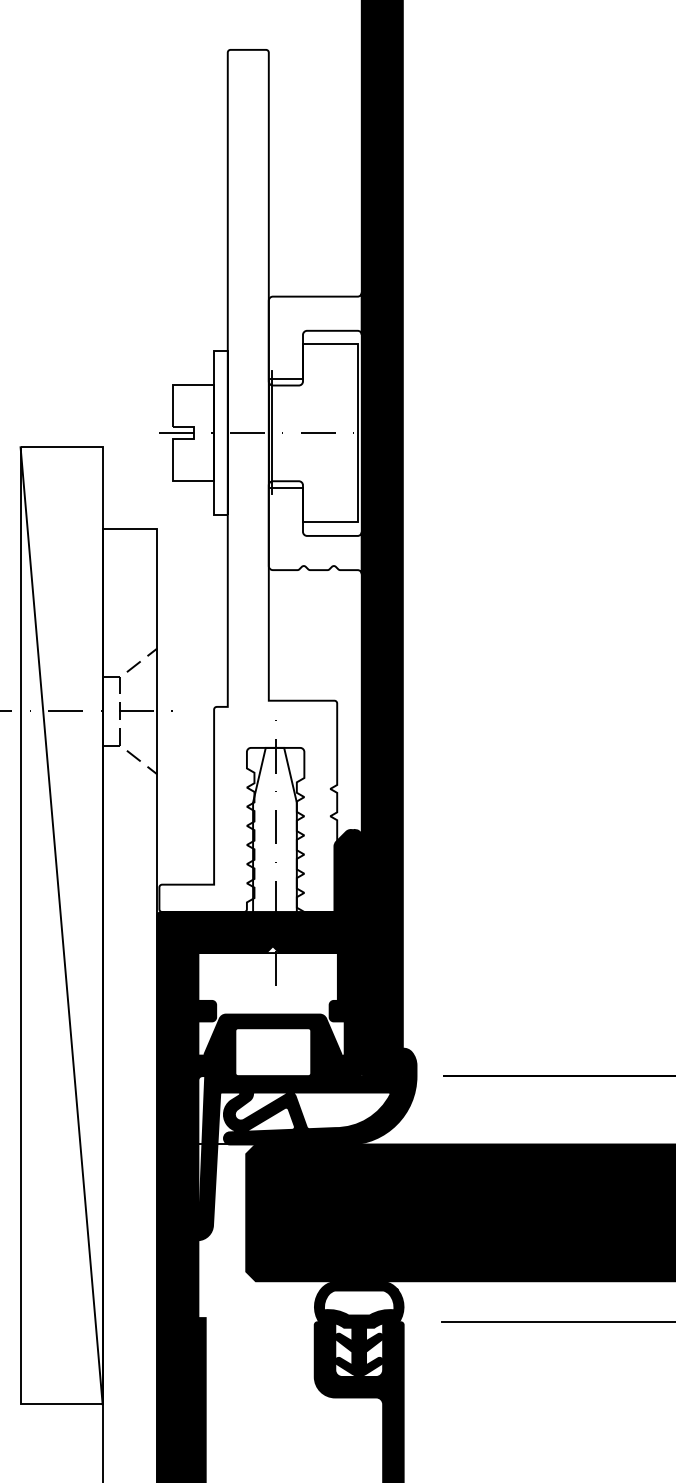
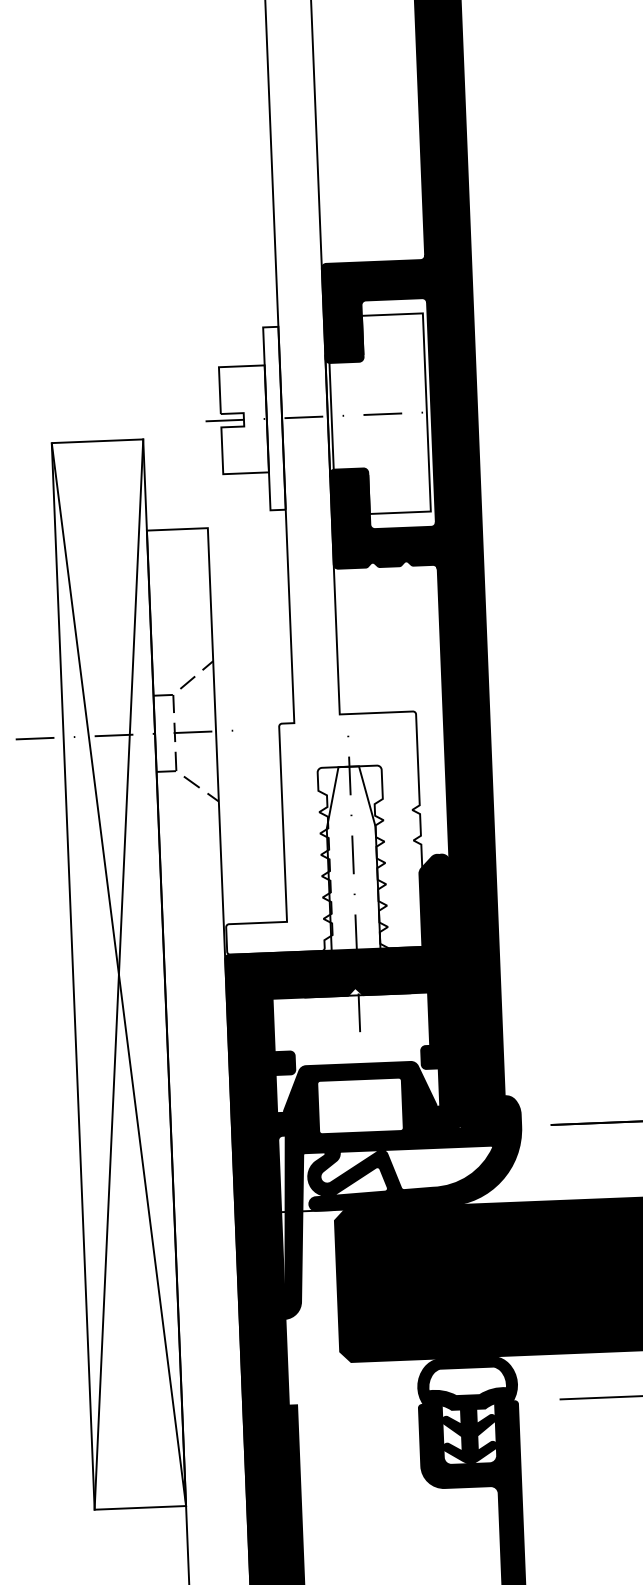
fill: (314, 338) -> (374, 308), added
fill: (314, 527) -> (382, 519), added
line: (61, 925) -> (118, 974), added

